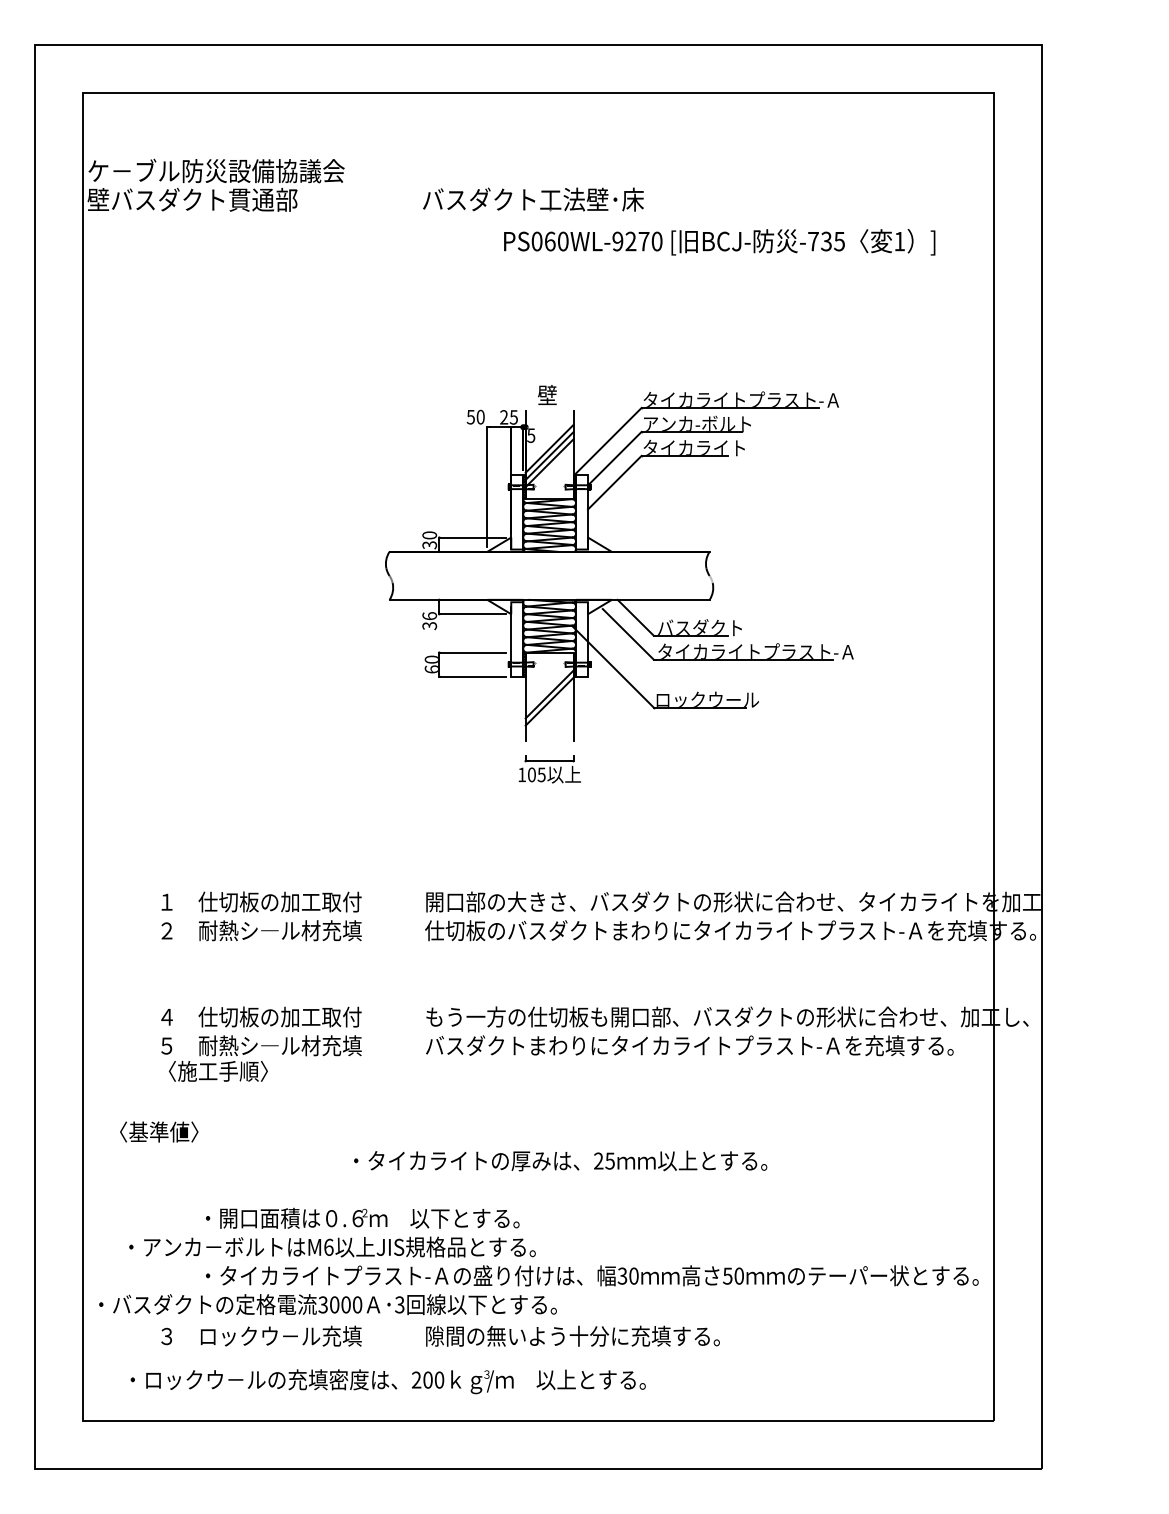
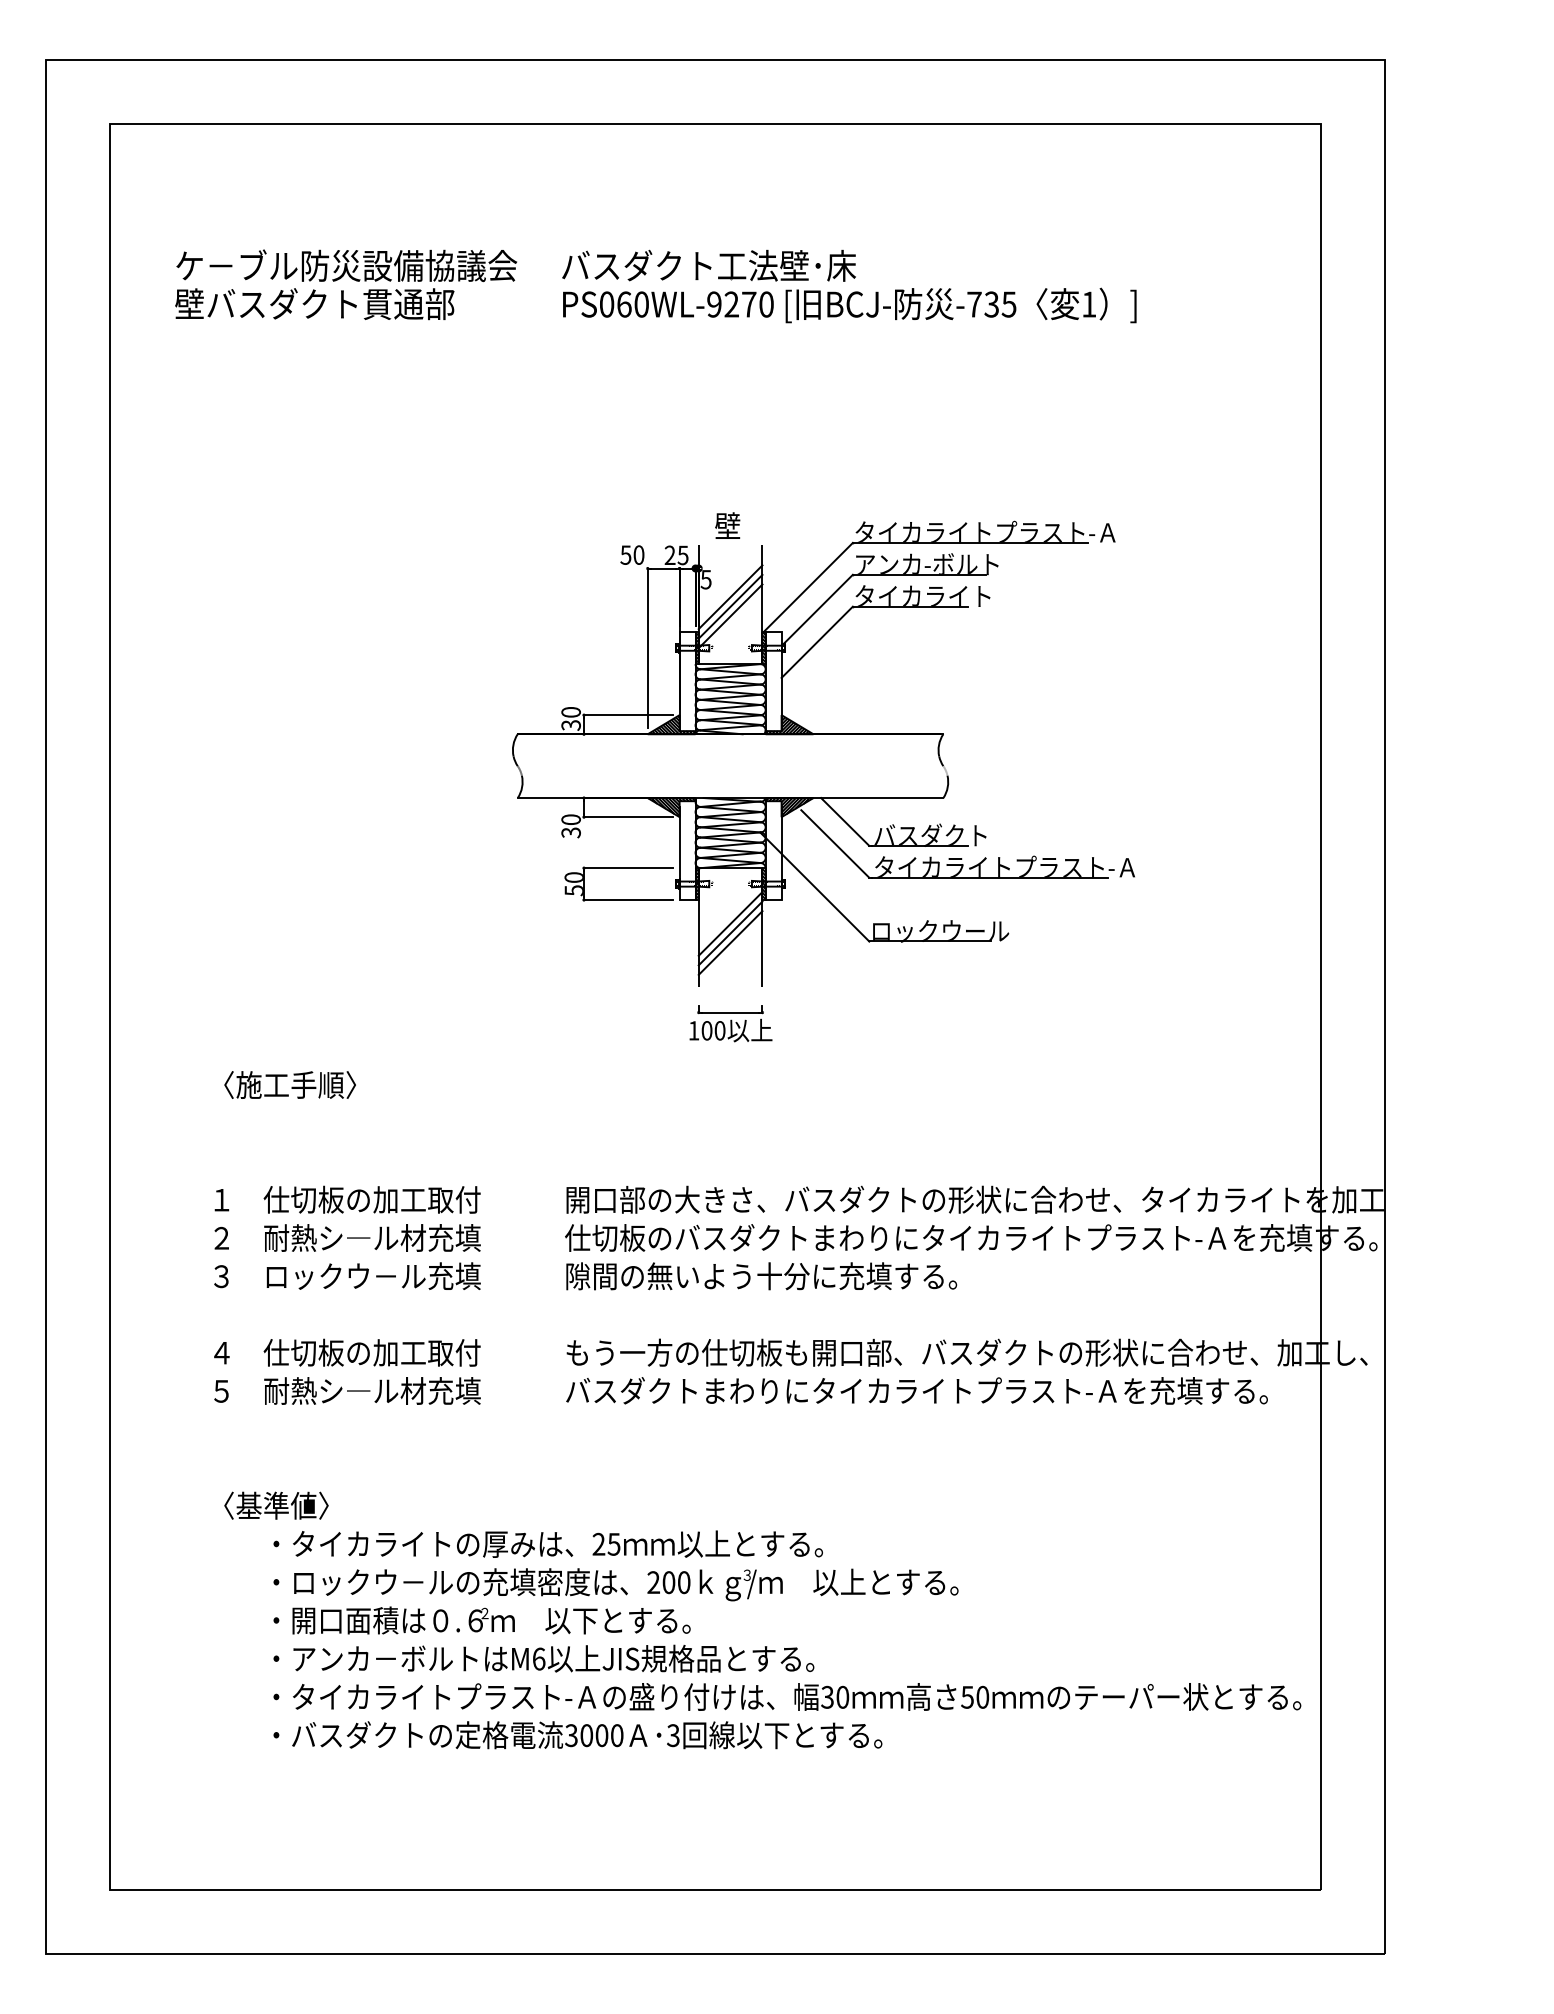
text: (215, 185) -> (345, 284), moved
text: (719, 242) -> (849, 305), moved
hatch: (505, 545) -> (671, 725), added
hatch: (593, 545) -> (788, 725), added
hatch: (505, 606) -> (671, 806), added
hatch: (593, 606) -> (788, 806), added
text: (429, 616) -> (570, 819), 36 -> 30
text: (431, 669) -> (573, 890), 60 -> 50
line: (549, 708) -> (730, 942), added
text: (541, 774) -> (719, 1030), 105 -> 100
text: (217, 1070) -> (289, 1084), moved
text: (159, 1131) -> (276, 1505), moved
text: (560, 1160) -> (547, 1543), moved
text: (332, 1246) -> (543, 1658), moved
text: (327, 1304) -> (577, 1735), moved
text: (440, 1336) -> (585, 1276), moved
text: (387, 1381) -> (615, 1584), moved

